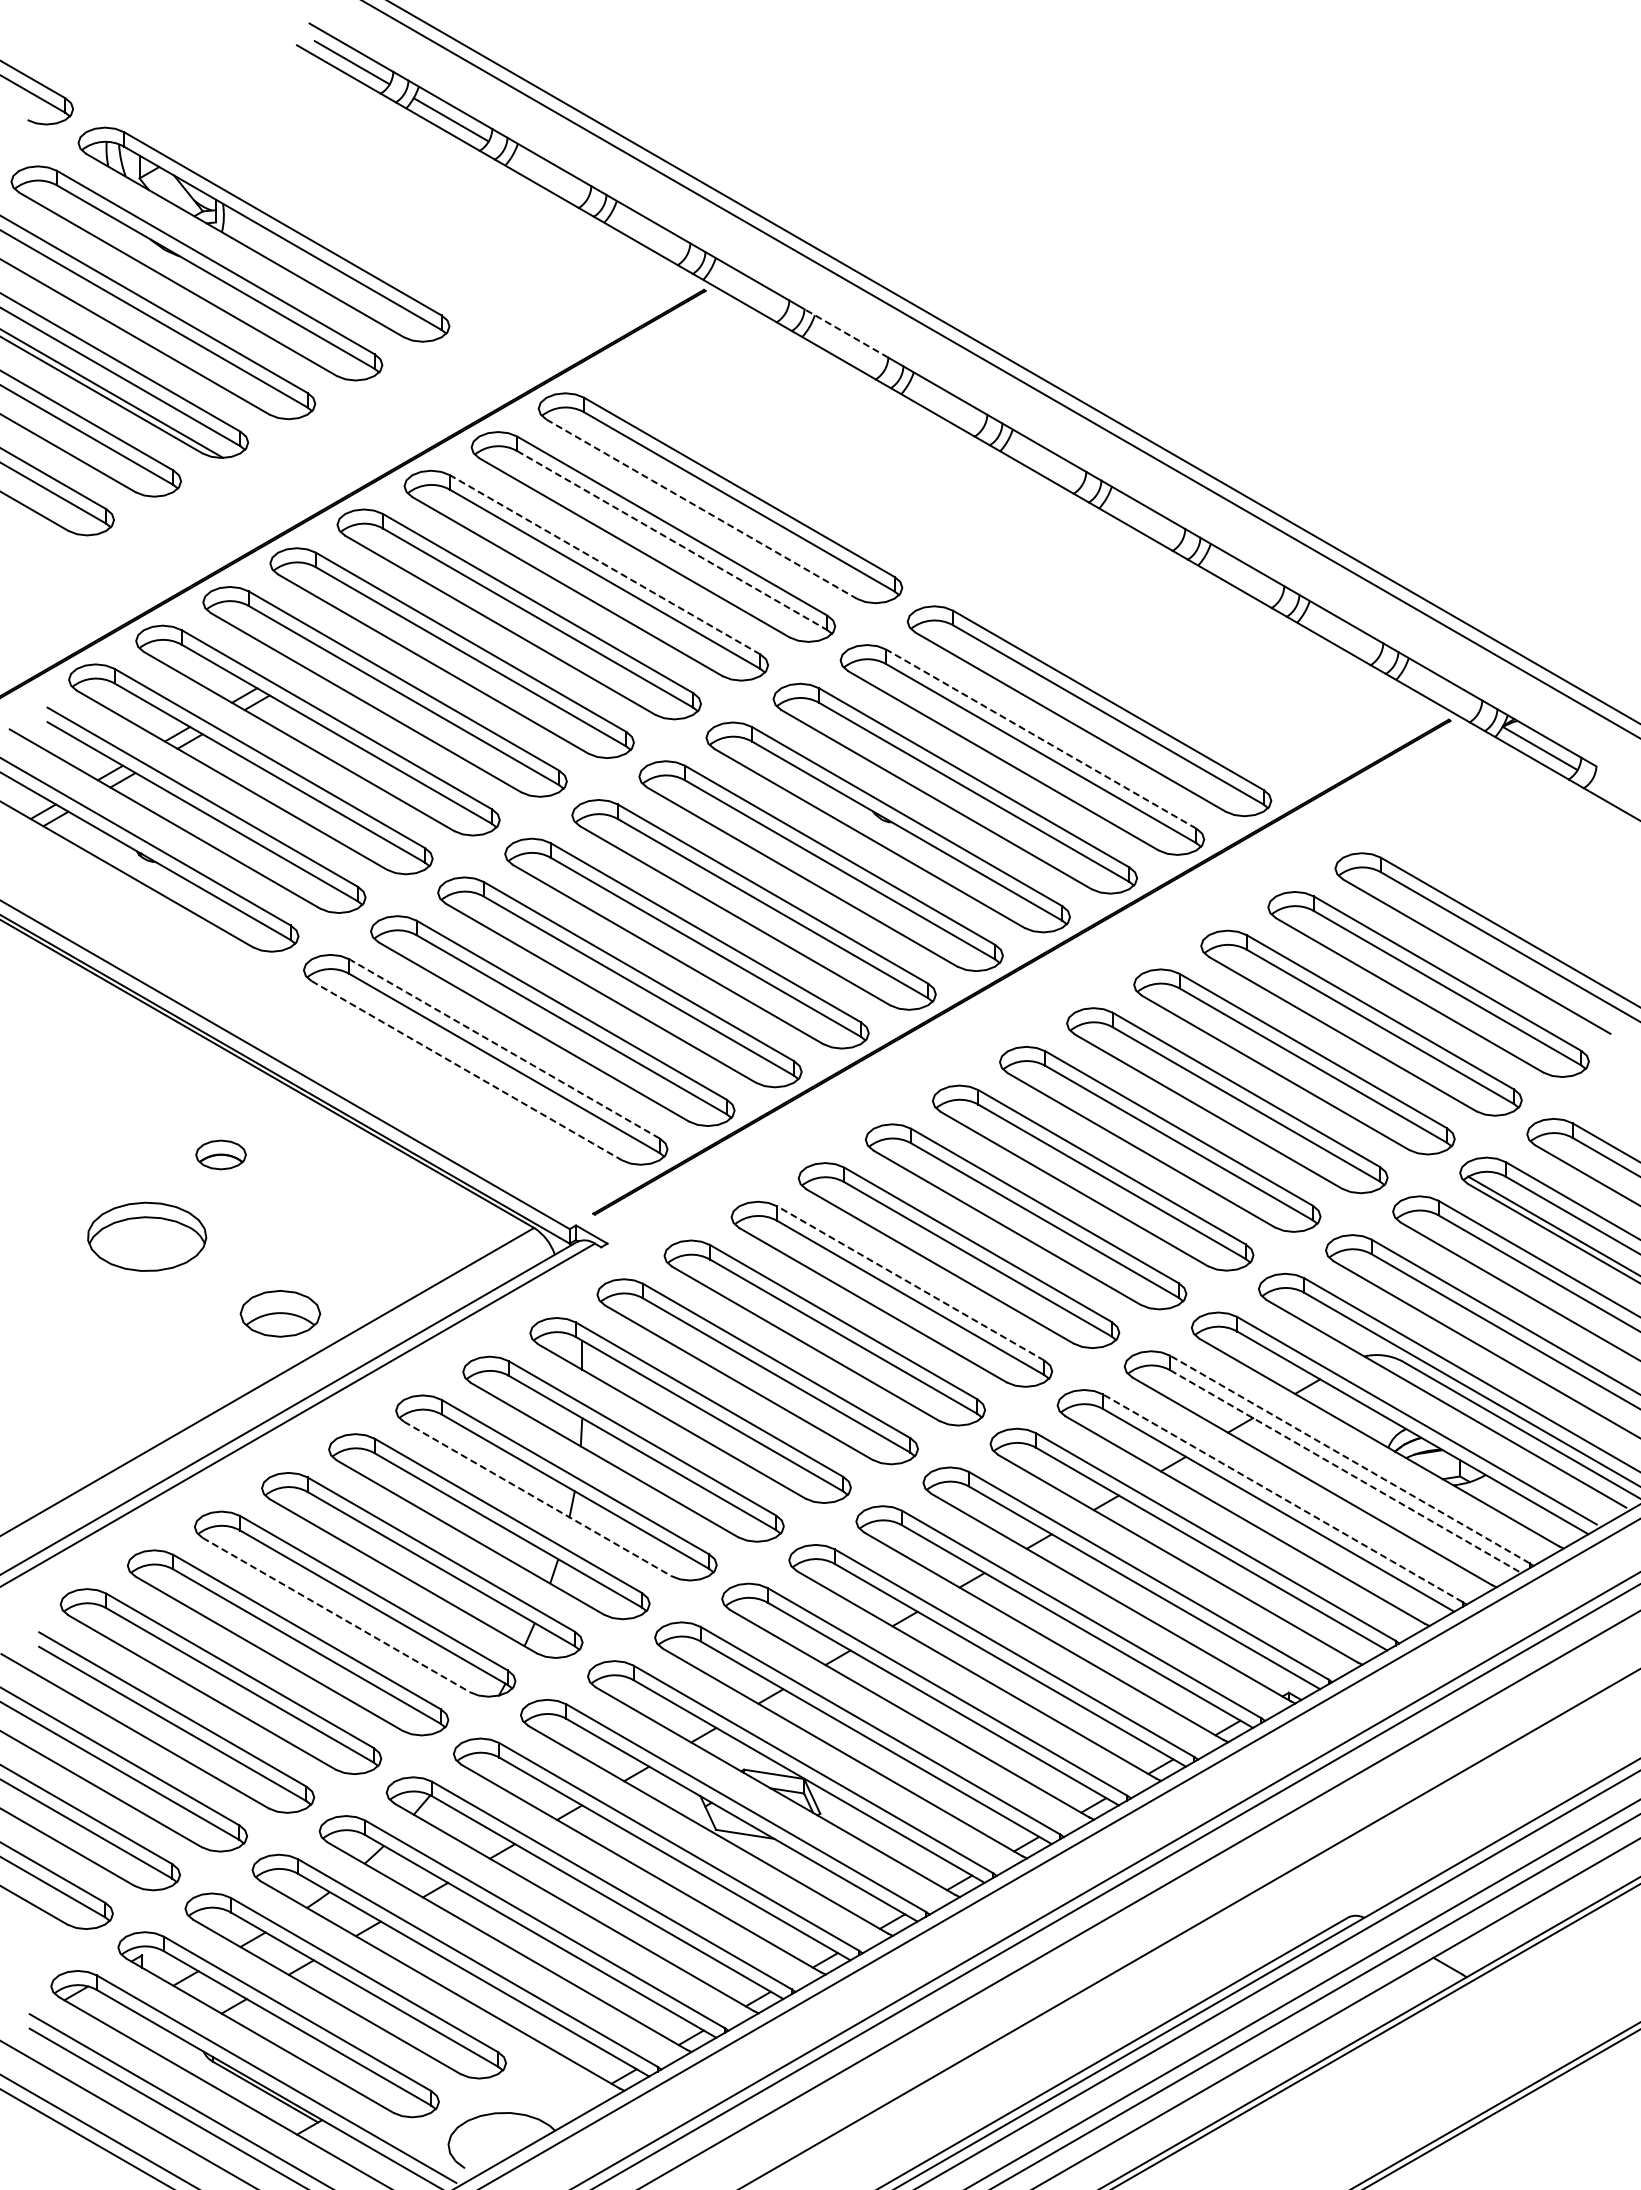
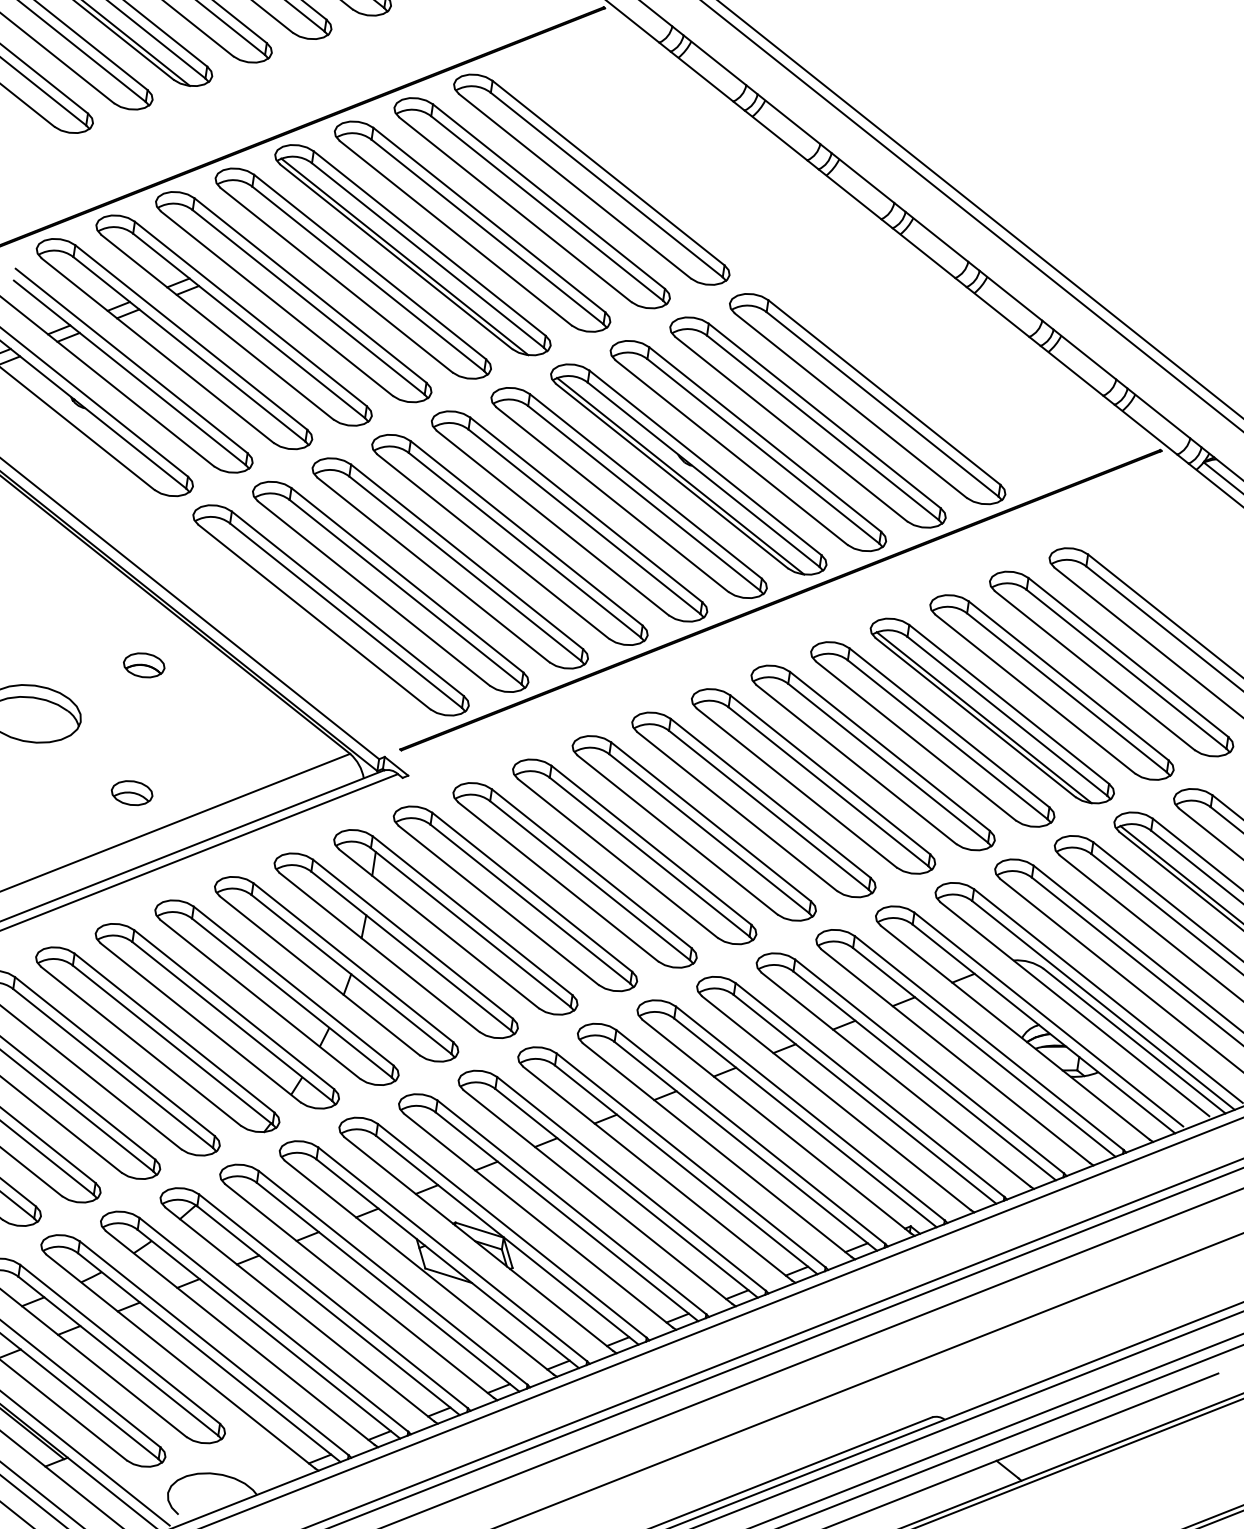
line: (846, 333) -> (715, 60), dashed -> solid
line: (702, 509) -> (575, 186), dashed -> solid
line: (672, 540) -> (547, 208), dashed -> solid
line: (604, 564) -> (488, 219), dashed -> solid
line: (510, 623) -> (404, 256), added
line: (1040, 738) -> (824, 415), dashed -> solid
line: (879, 836) -> (680, 475), added
line: (504, 1048) -> (347, 603), dashed -> solid
line: (467, 1070) -> (314, 616), dashed -> solid
line: (1285, 1071) -> (983, 717), added
part: (220, 1154) -> (143, 664), moved
line: (910, 1283) -> (651, 845), dashed -> solid
part: (280, 1313) -> (132, 792), size x0.62
line: (1350, 1459) -> (989, 1043), dashed -> solid
line: (1345, 1471) -> (984, 1052), dashed -> solid
line: (1282, 1498) -> (929, 1066), dashed -> solid
line: (538, 1499) -> (320, 976), dashed -> solid
line: (336, 1615) -> (141, 1046), dashed -> solid

